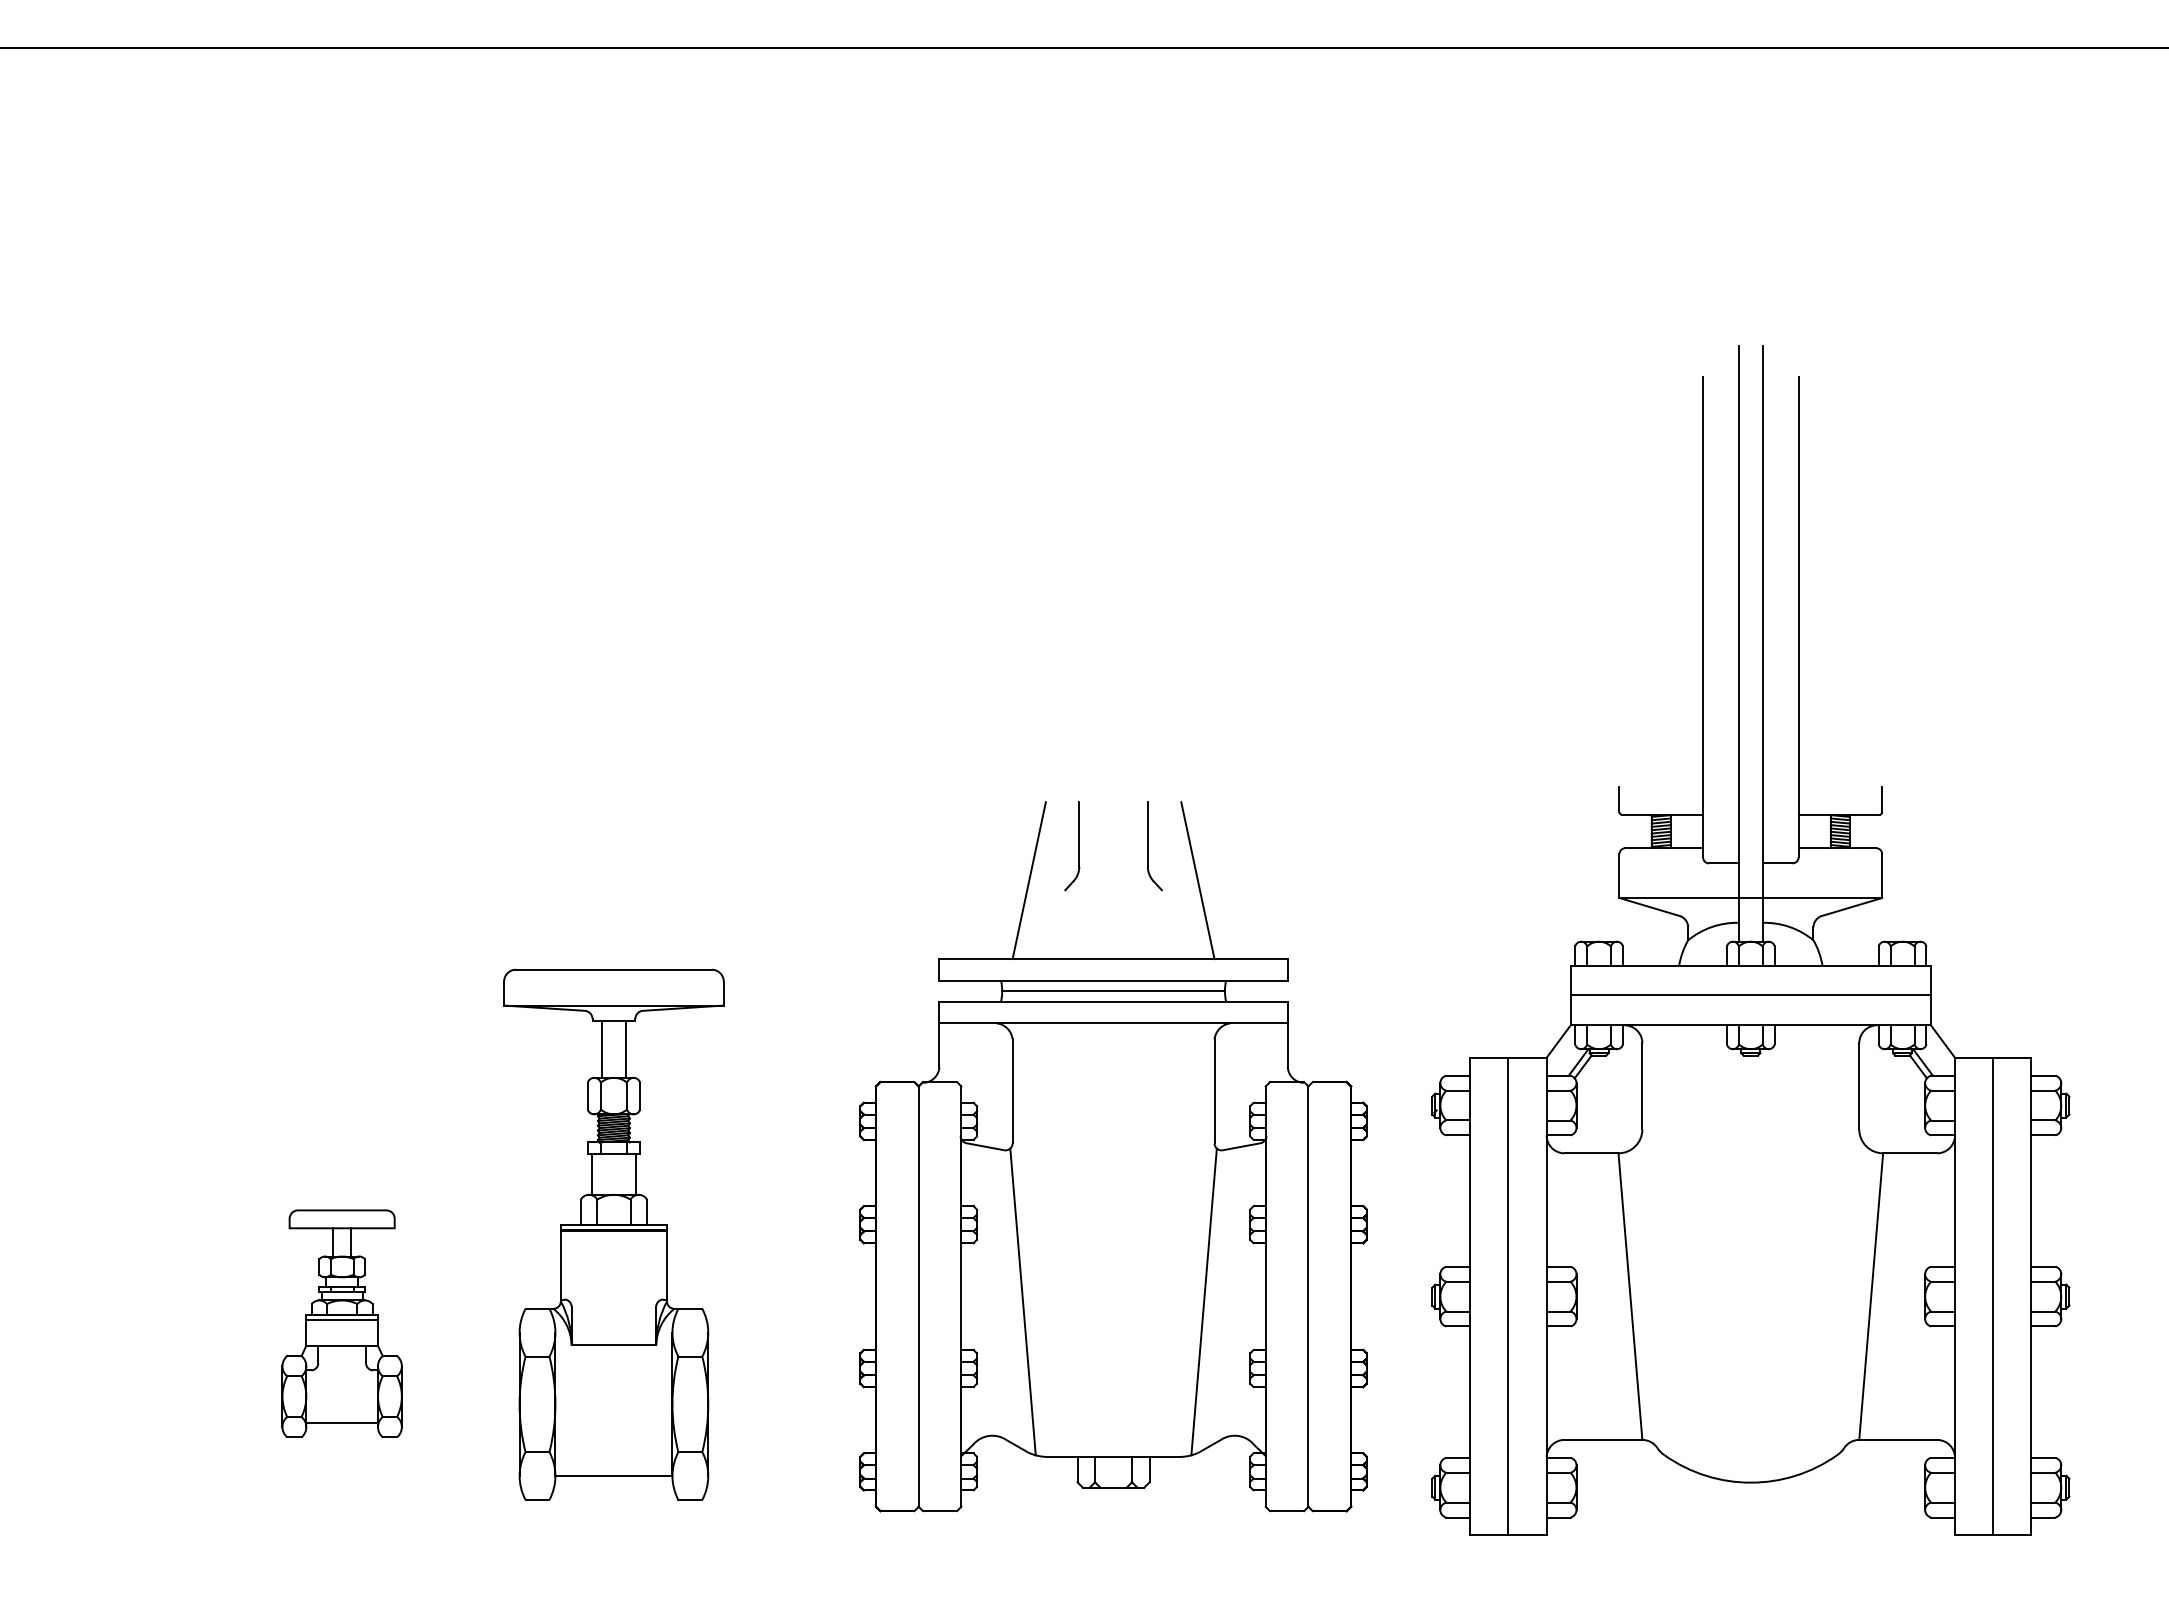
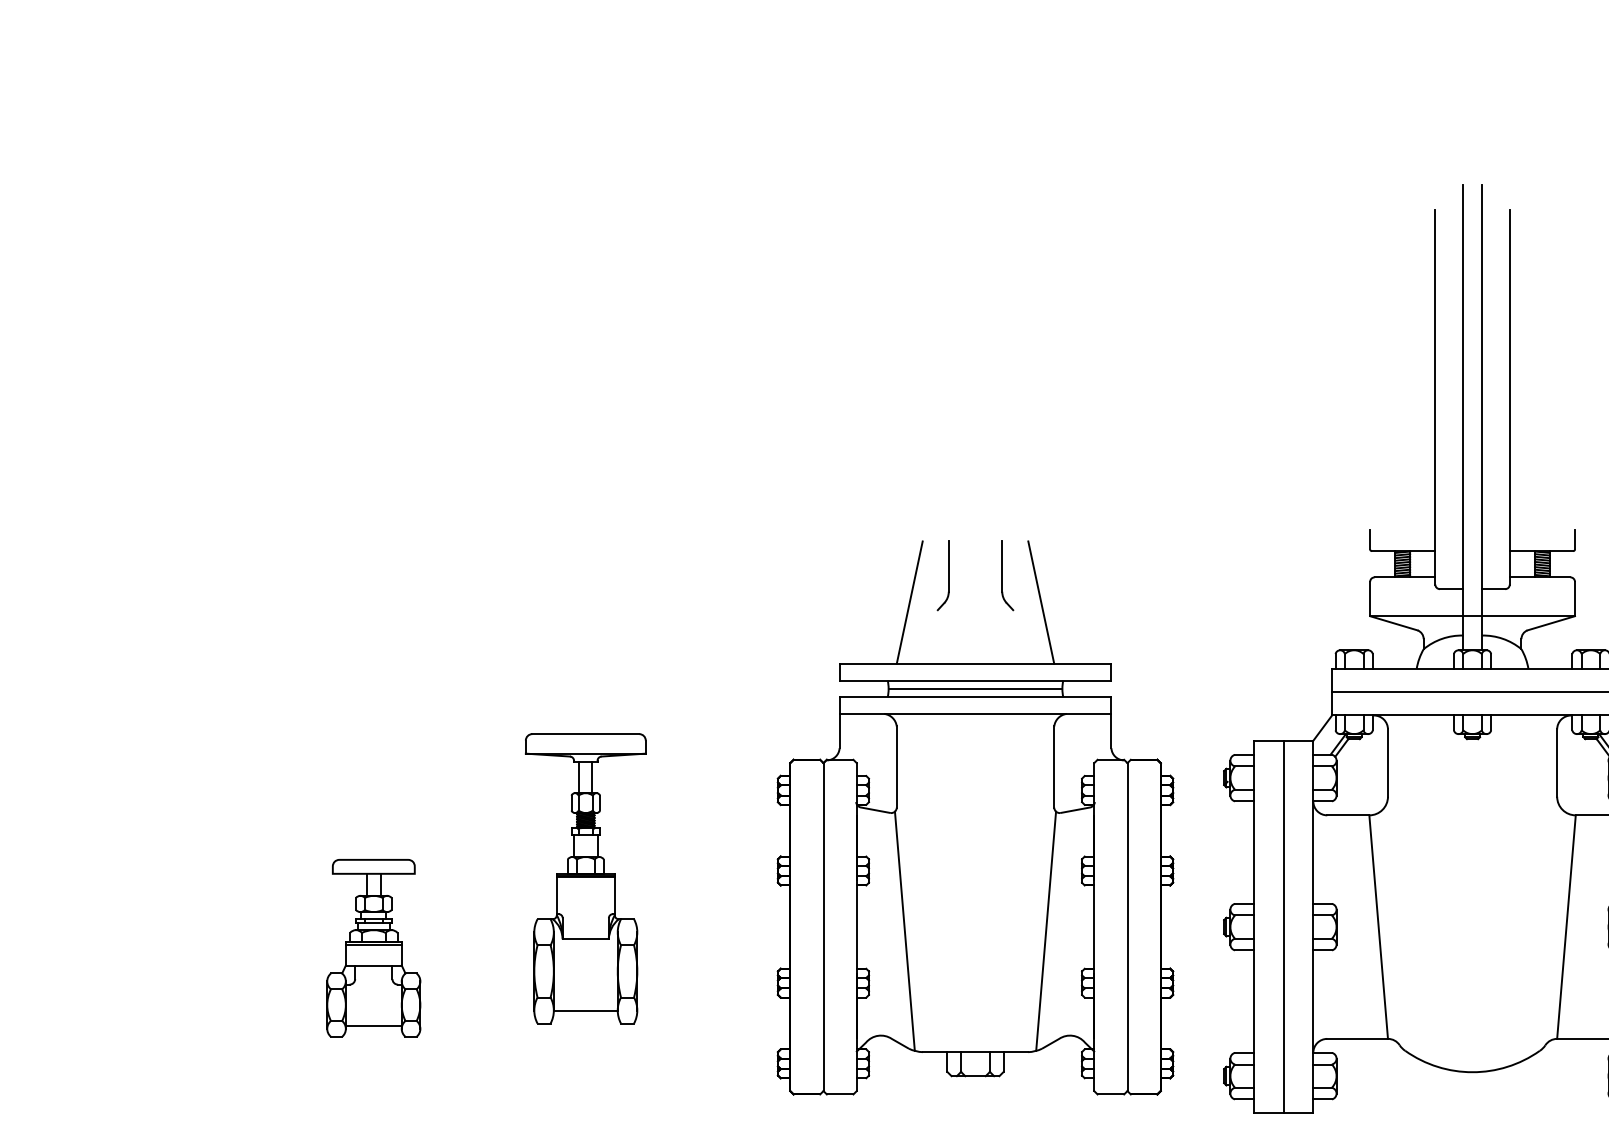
part: (613, 1234) -> (585, 878), size x0.7

